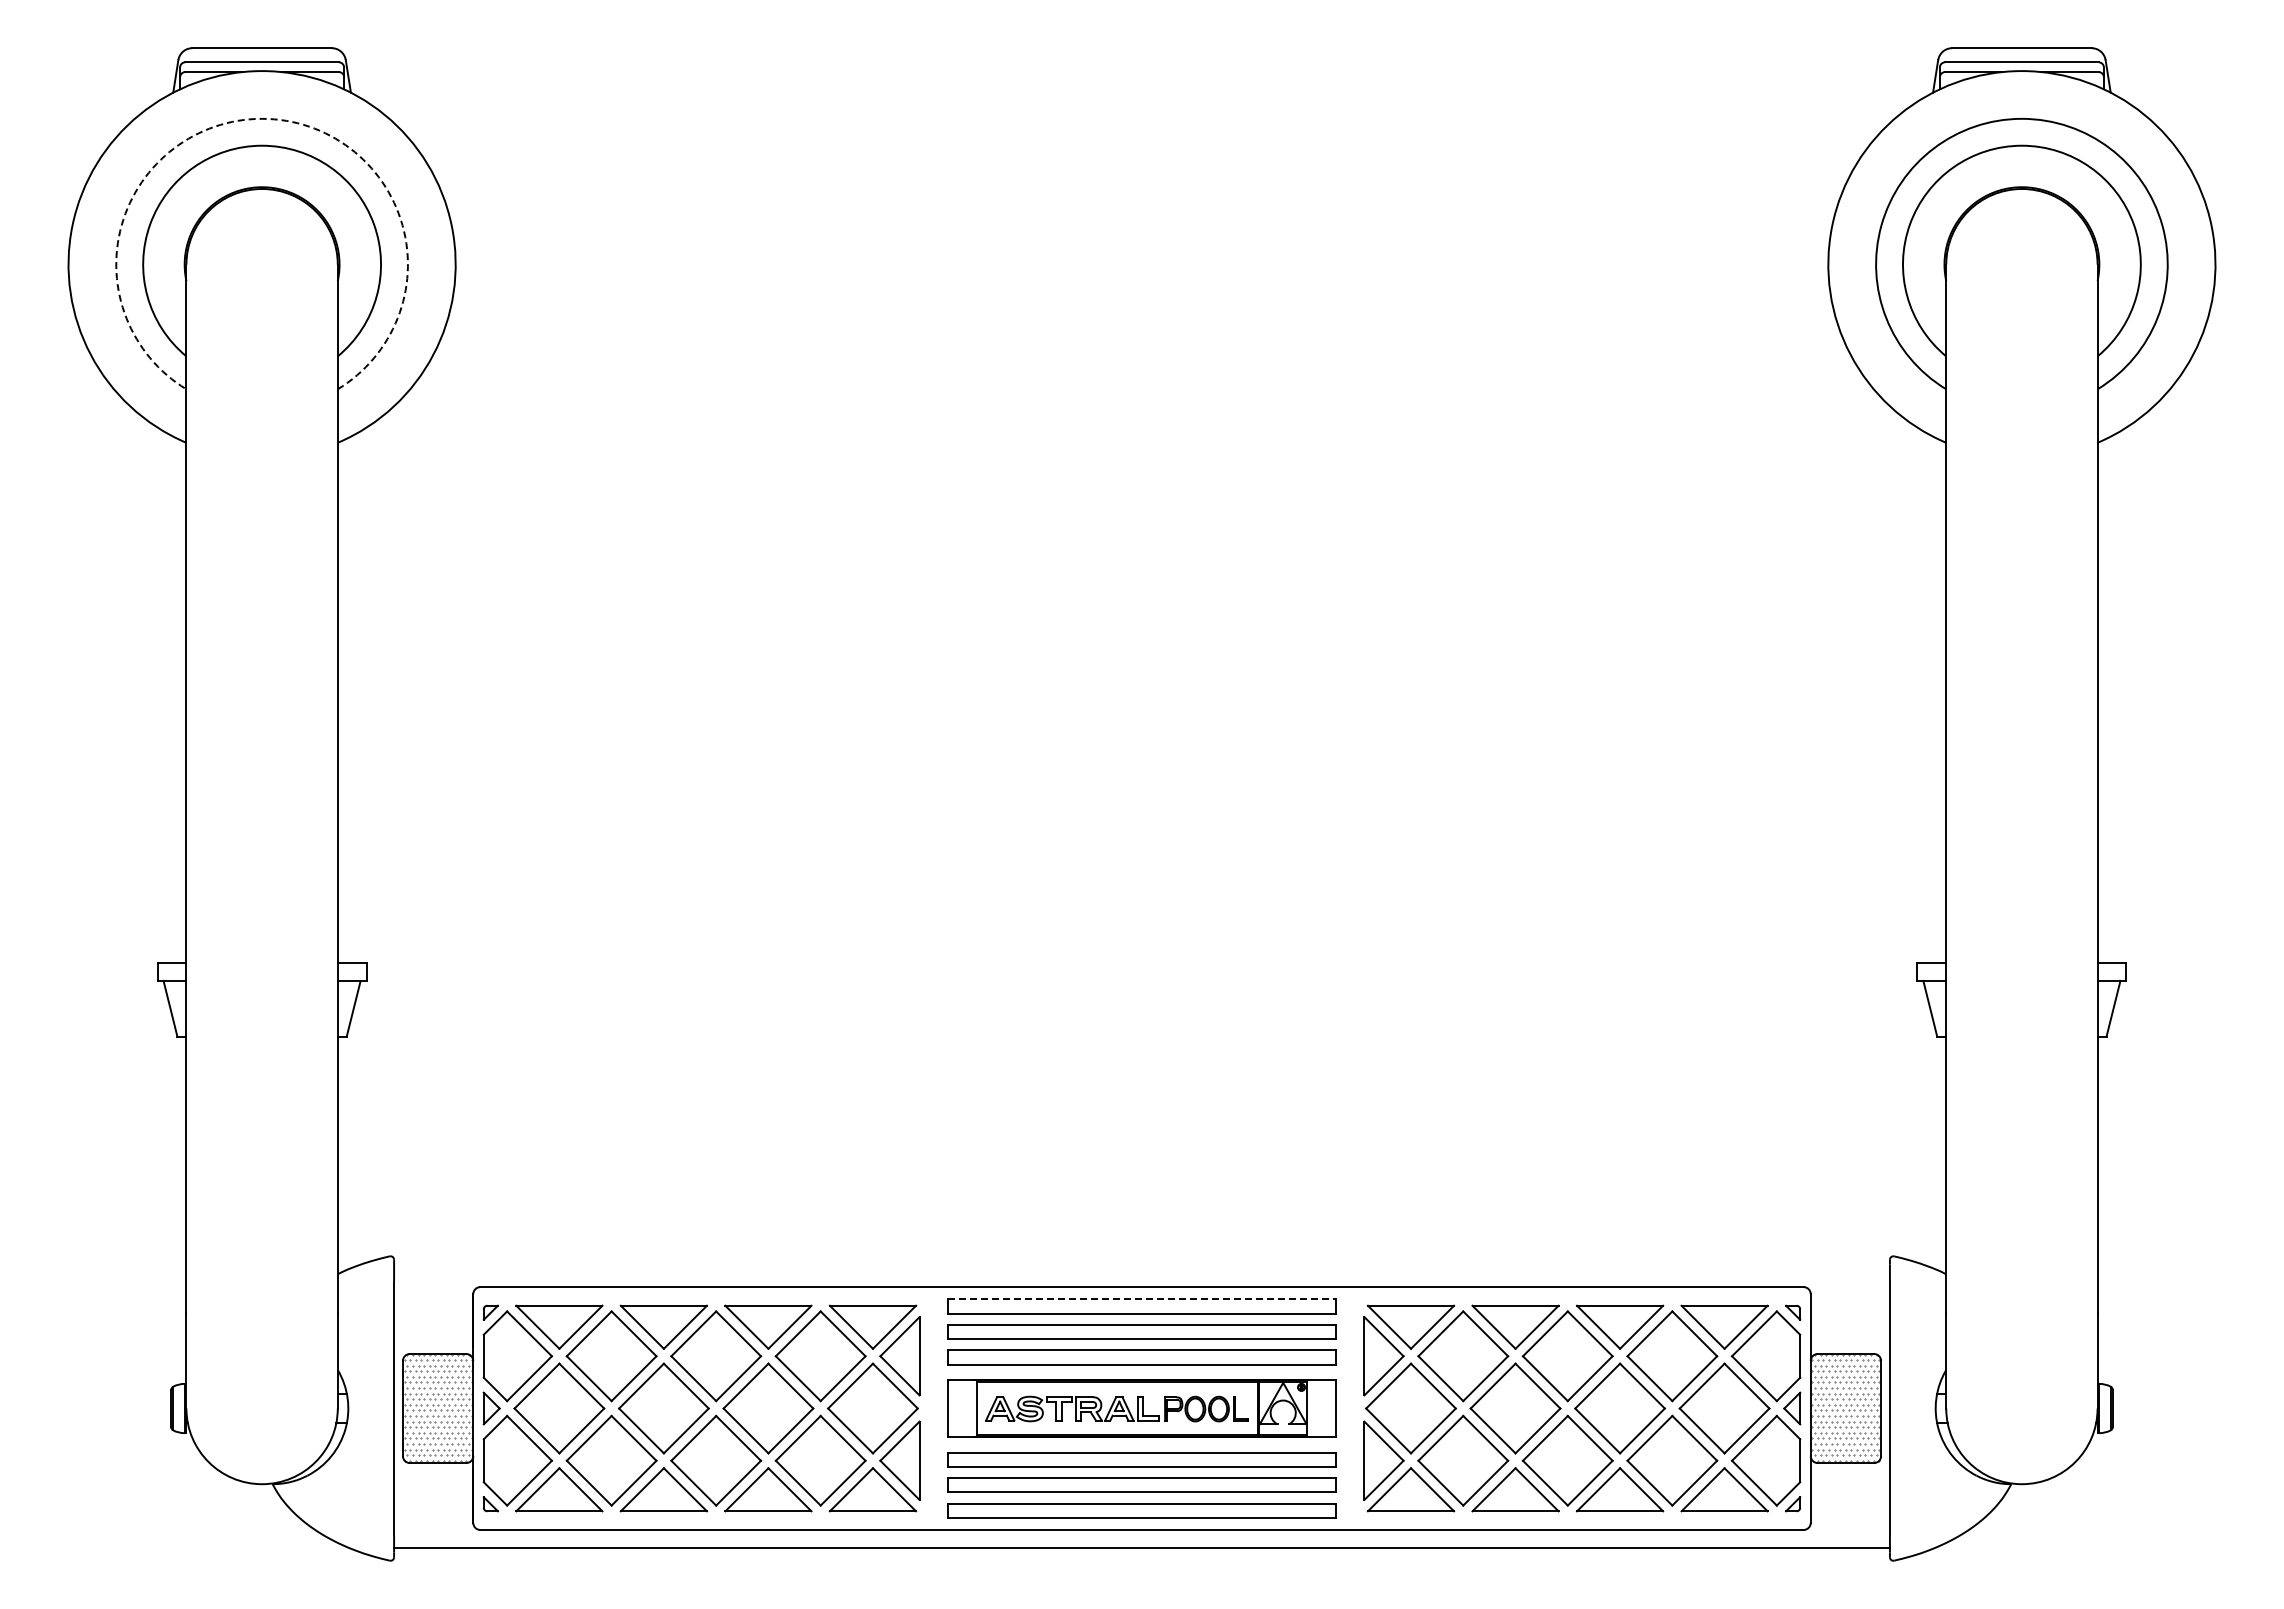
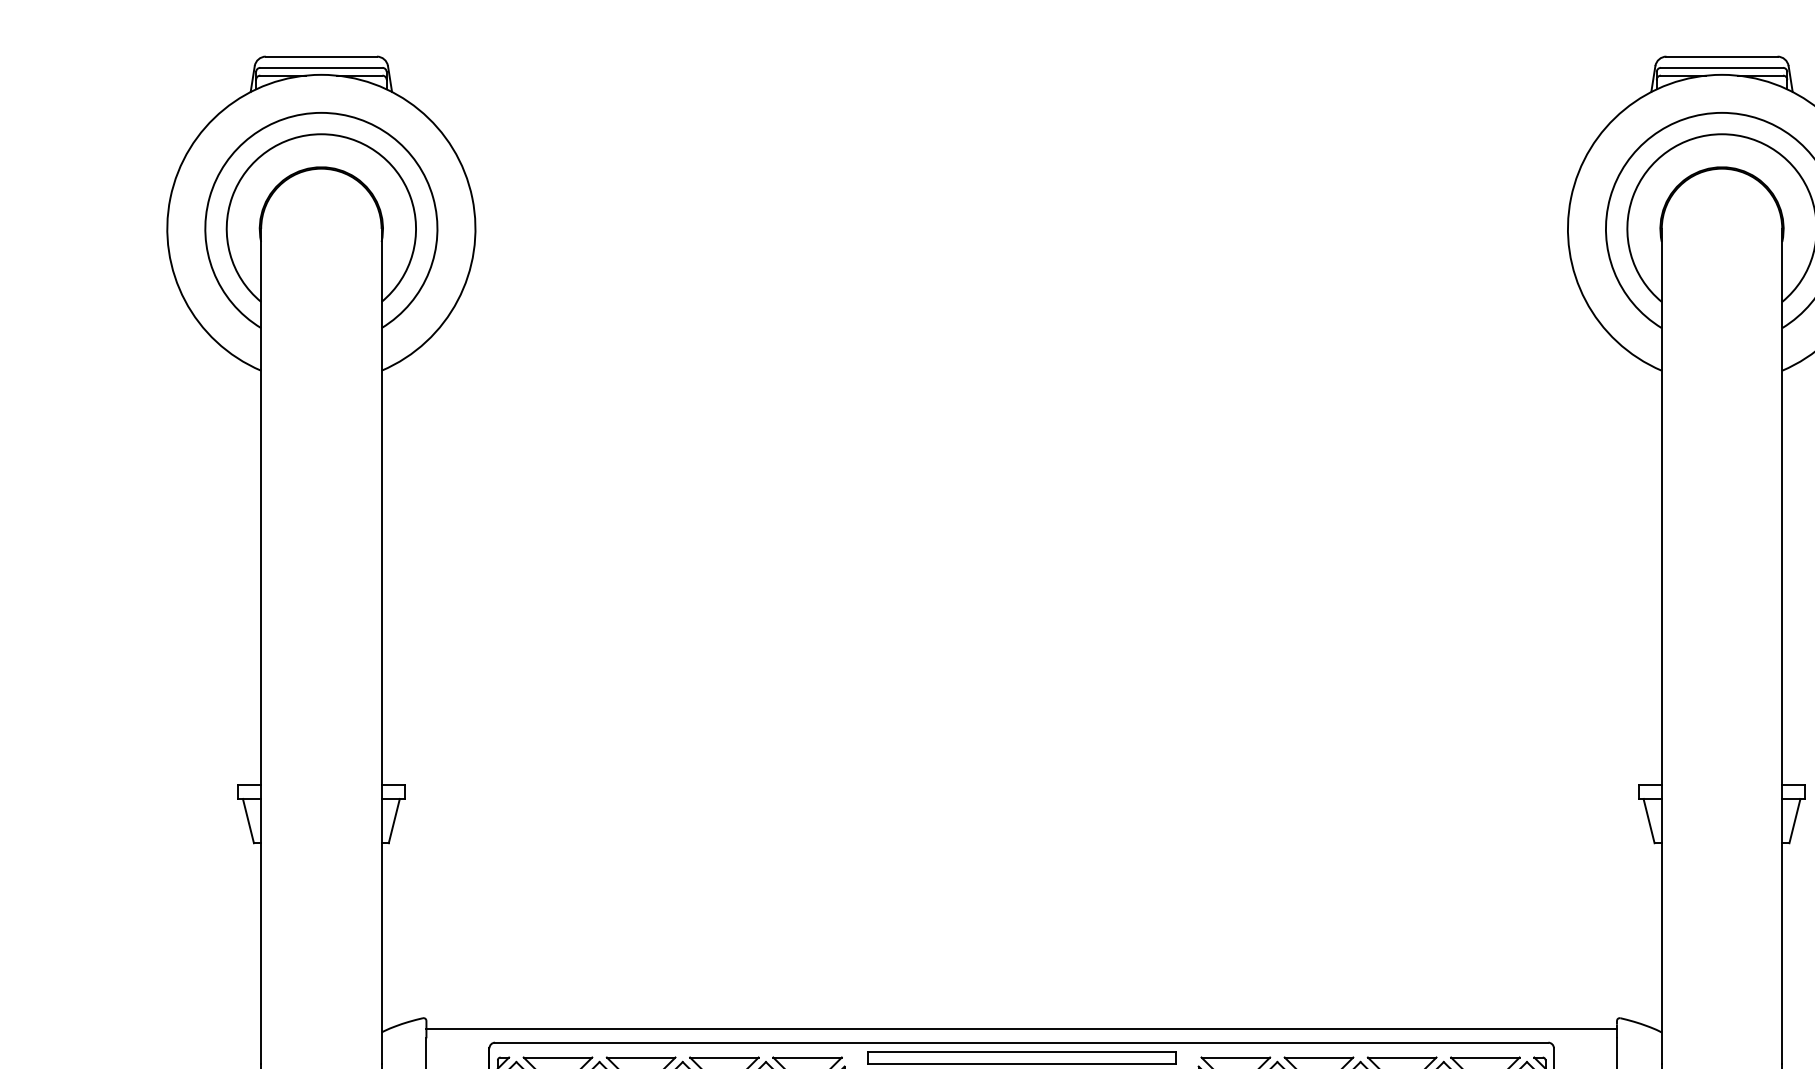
arc: (262, 118) -> (321, 112), dashed -> solid
line: (1141, 1269) -> (1021, 1028), added
line: (1142, 1299) -> (1022, 1052), dashed -> solid

